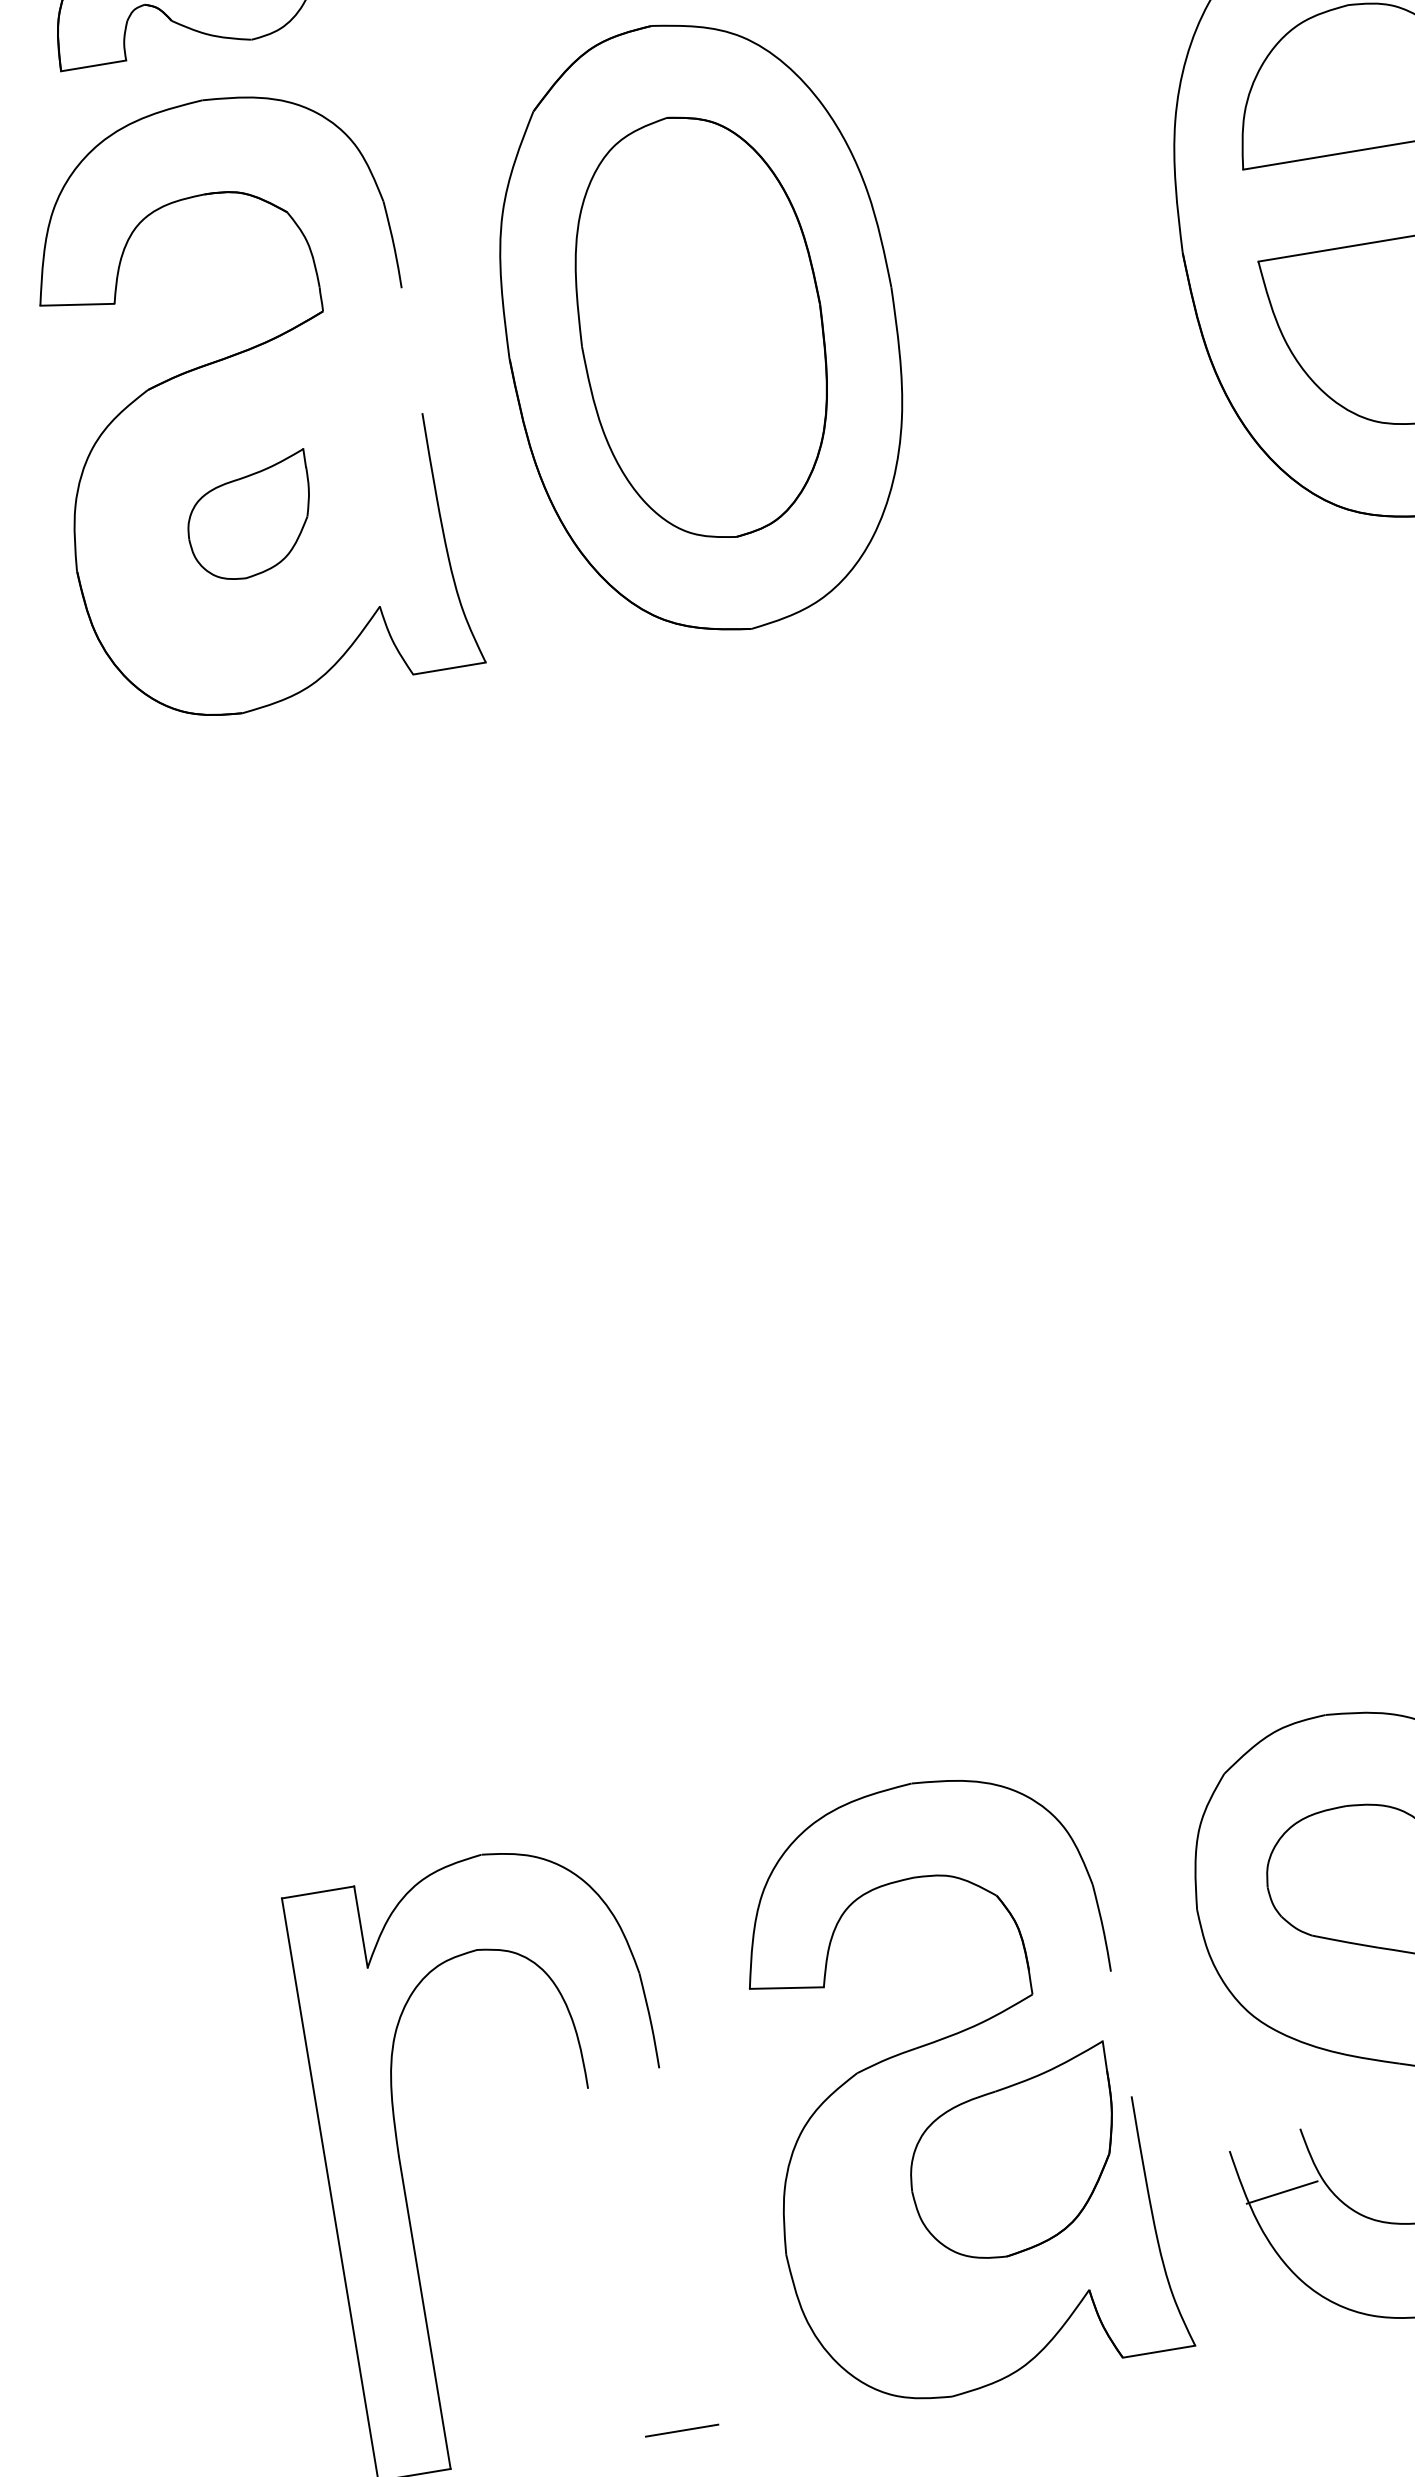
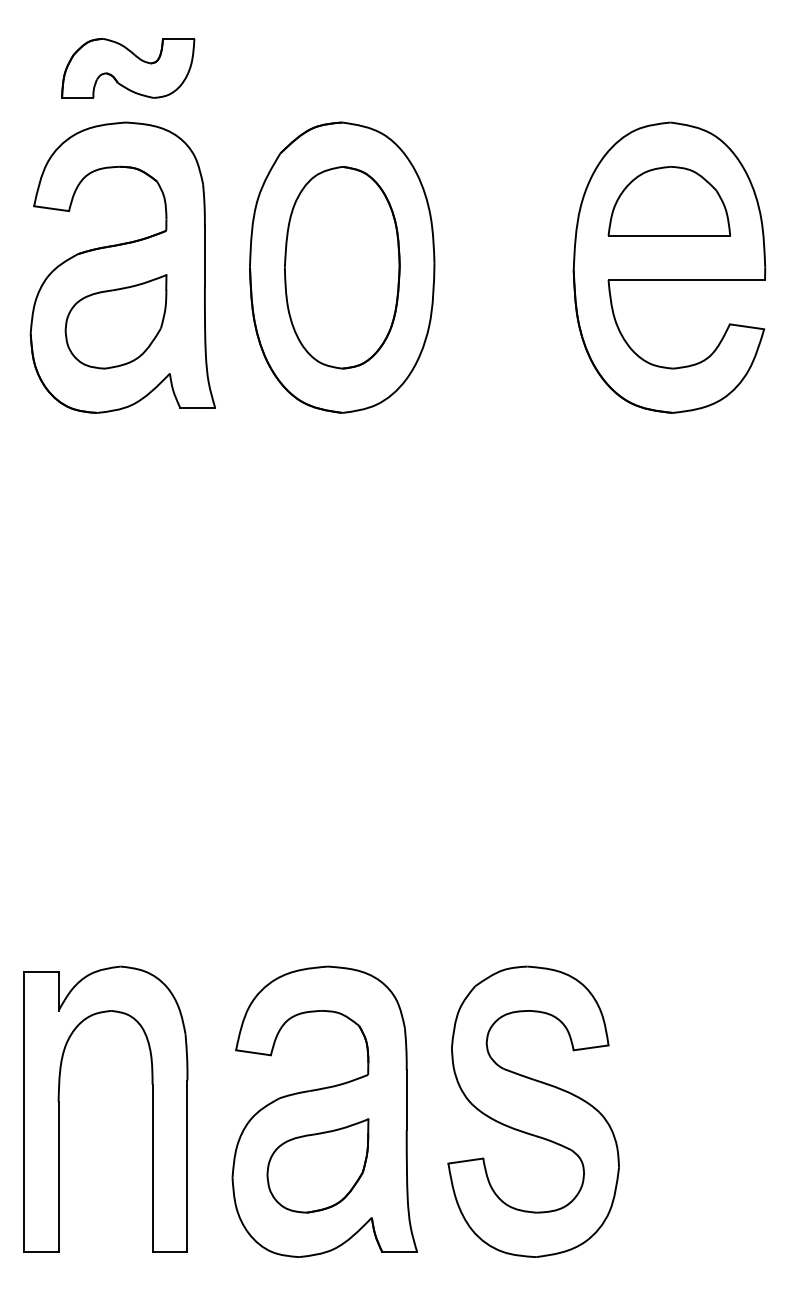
line: (411, 351) -> (204, 256), added
part: (248, 517) -> (115, 321), size x1.67
line: (1120, 2034) -> (406, 1100), added
part: (1012, 2154) -> (317, 1165), moved
line: (1281, 2191) -> (465, 1160), moved
line: (688, 2246) -> (187, 1166), added
line: (616, 2263) -> (152, 1168), added

